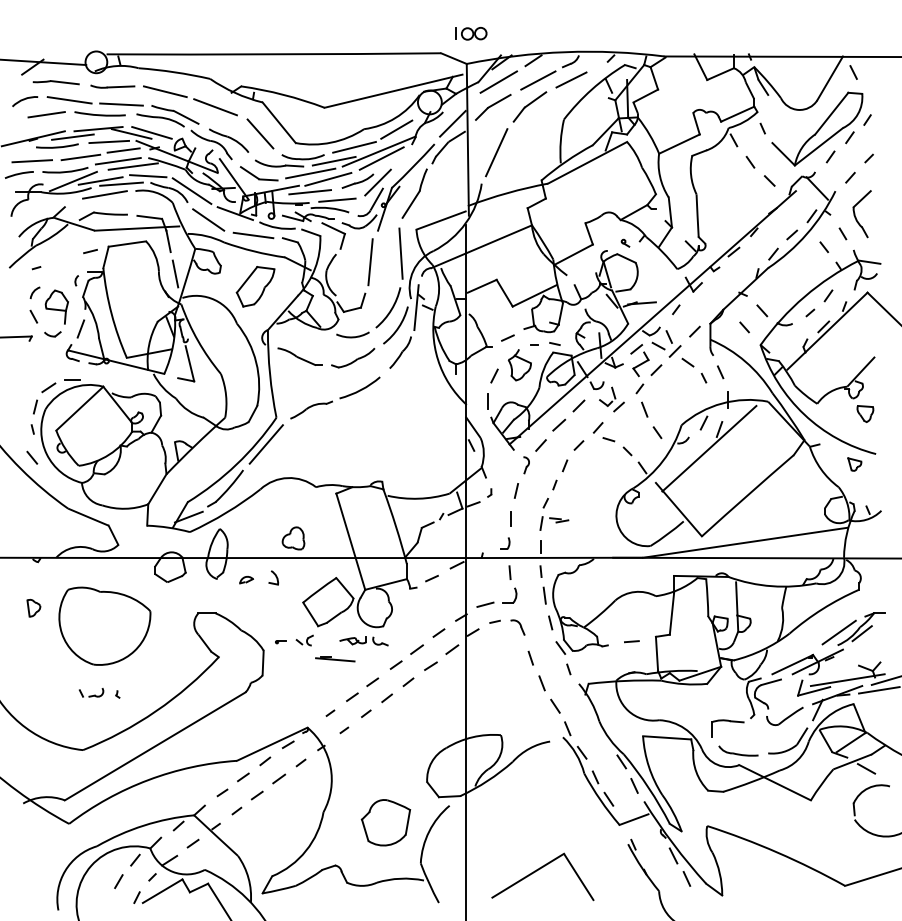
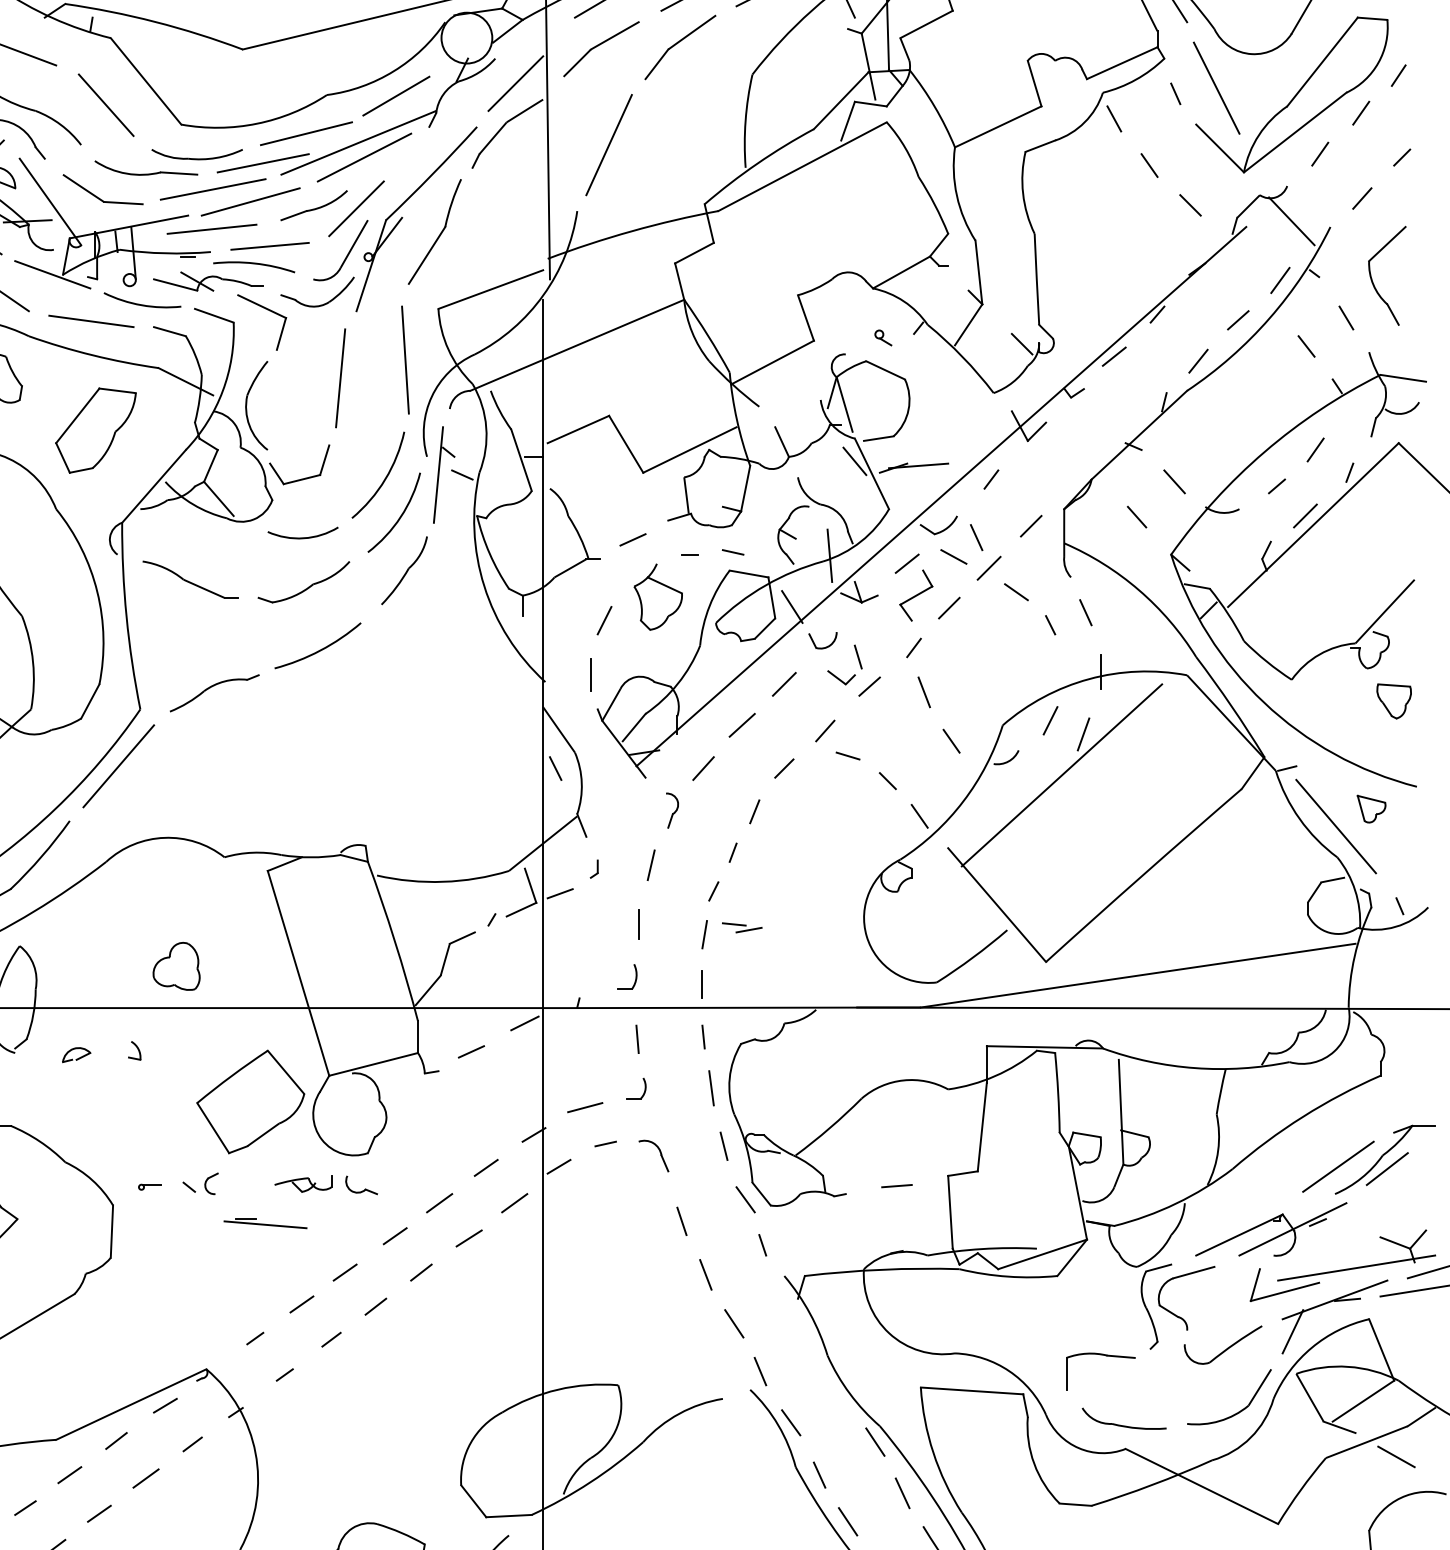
line: (781, 125) -> (1215, 87), added
line: (837, 472) -> (1334, 825), added
part: (273, 578) -> (133, 1051), size x0.62
part: (509, 595) -> (636, 1087), size x0.62

